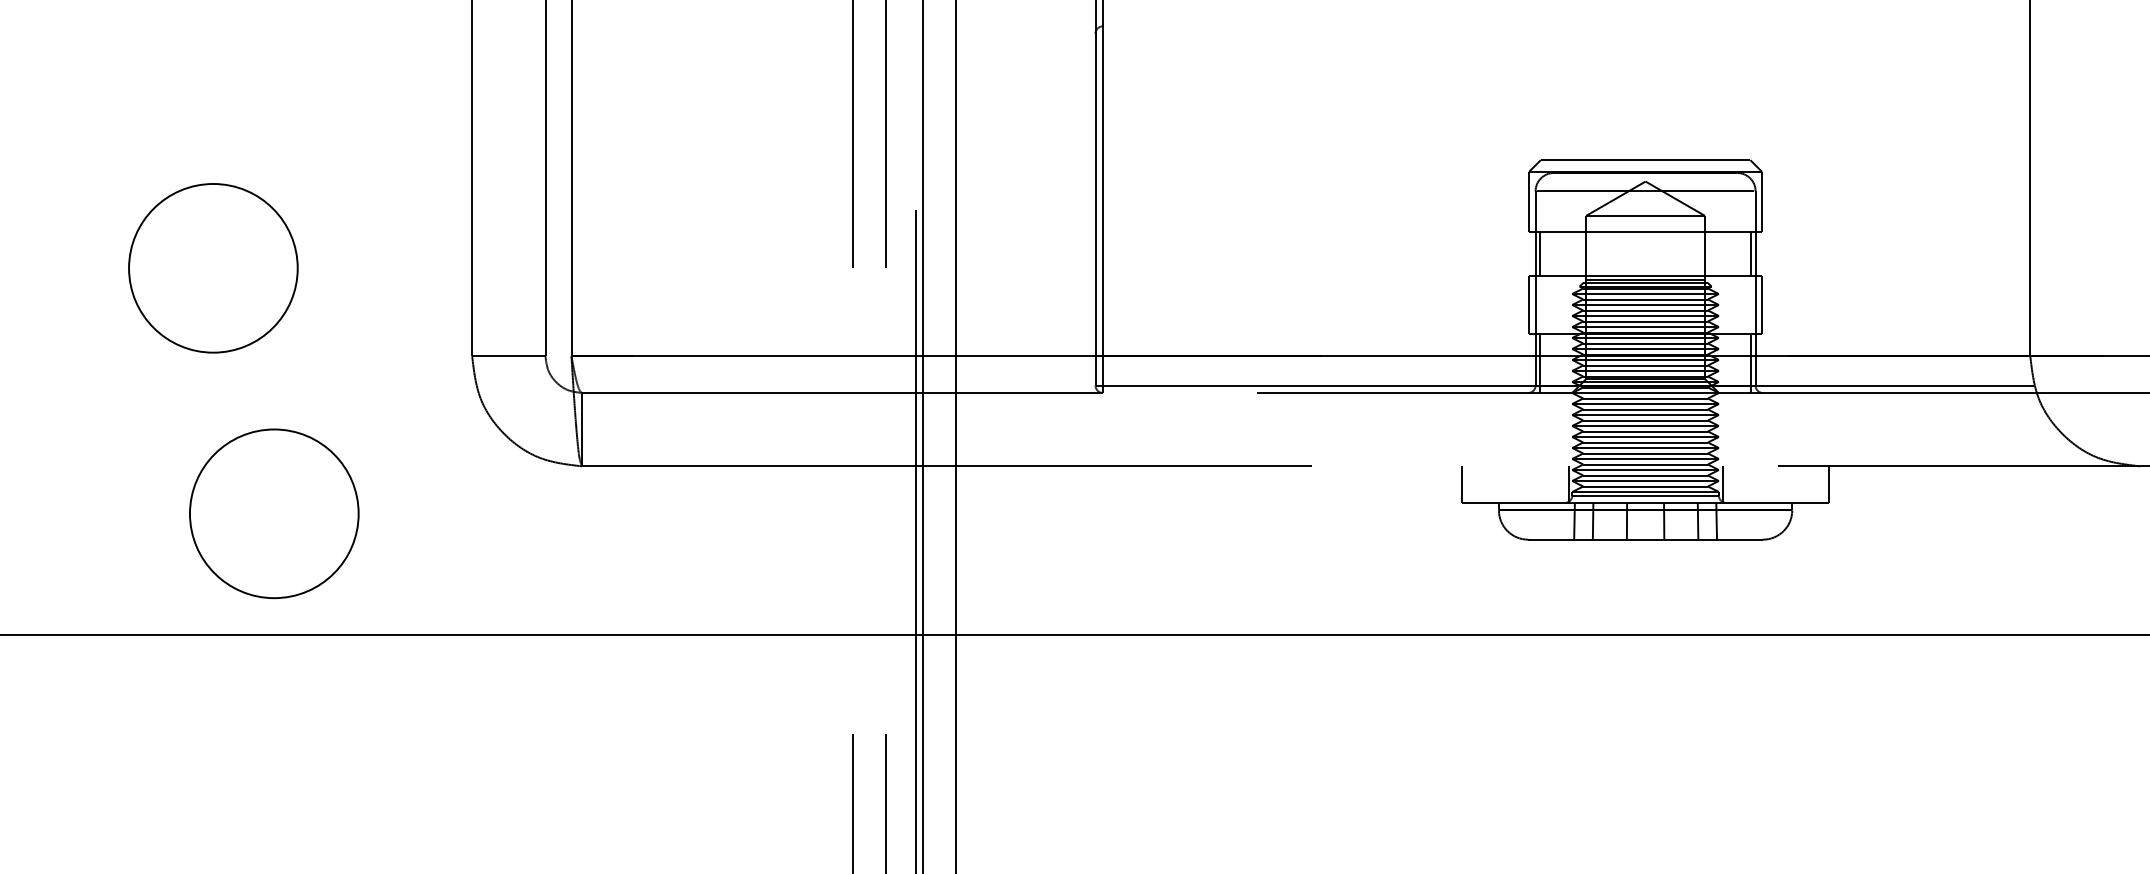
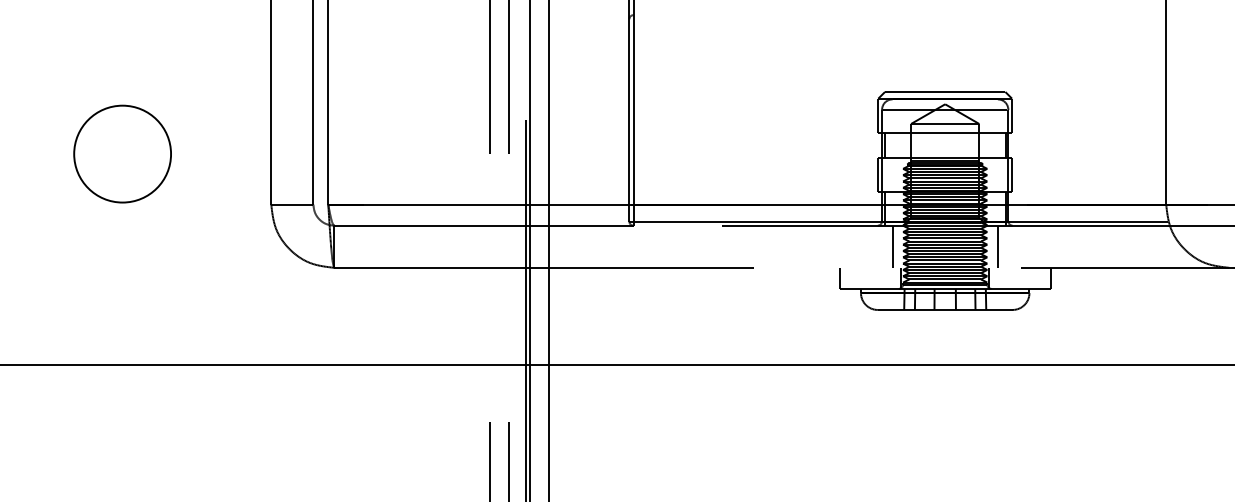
line: (1553, 429) -> (892, 246), added
line: (1736, 429) -> (997, 246), added
circle: (274, 512) -> (157, 294), removed

